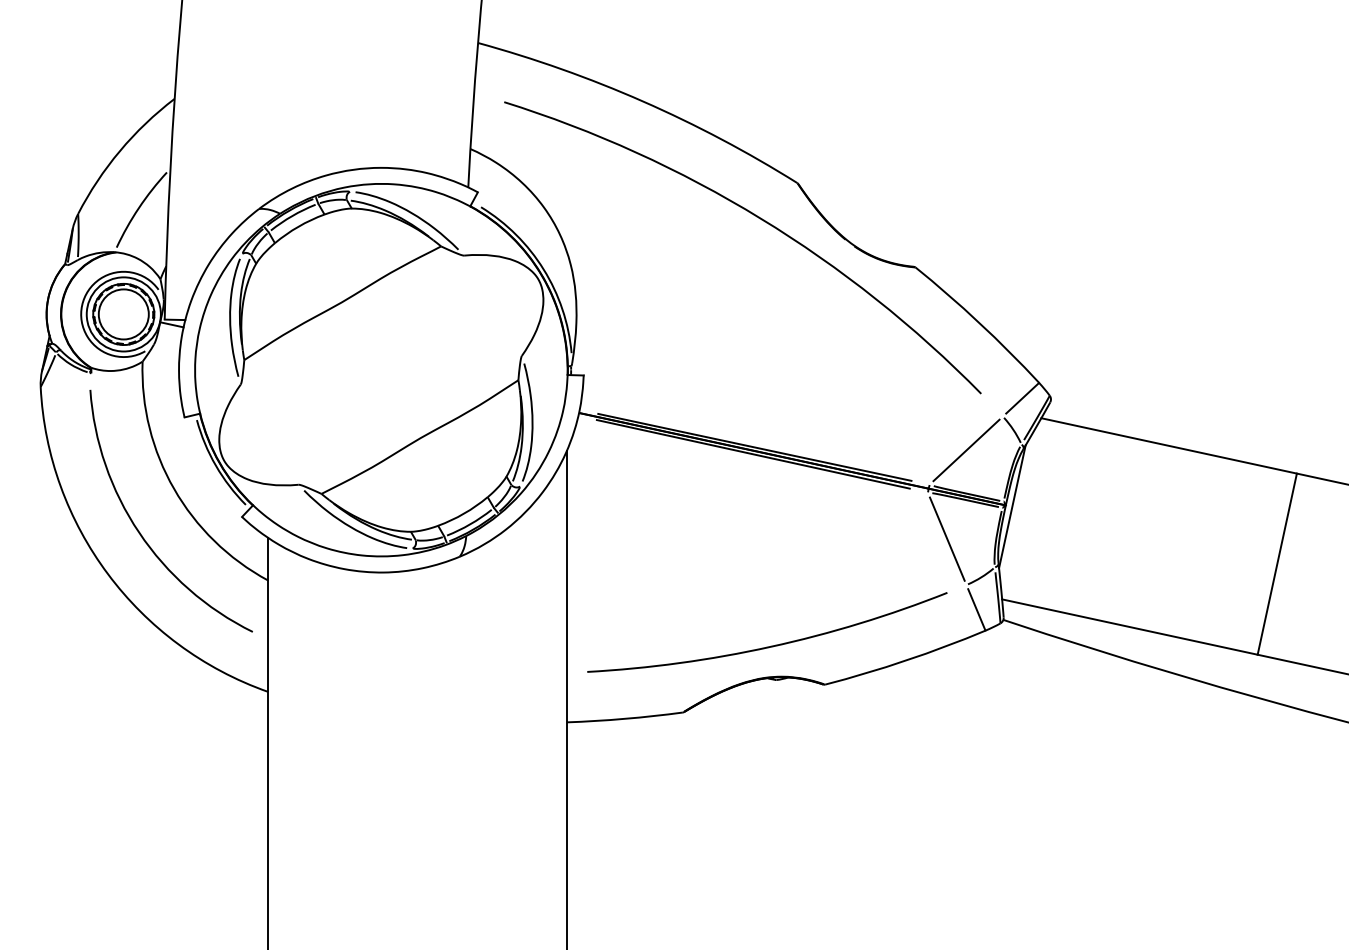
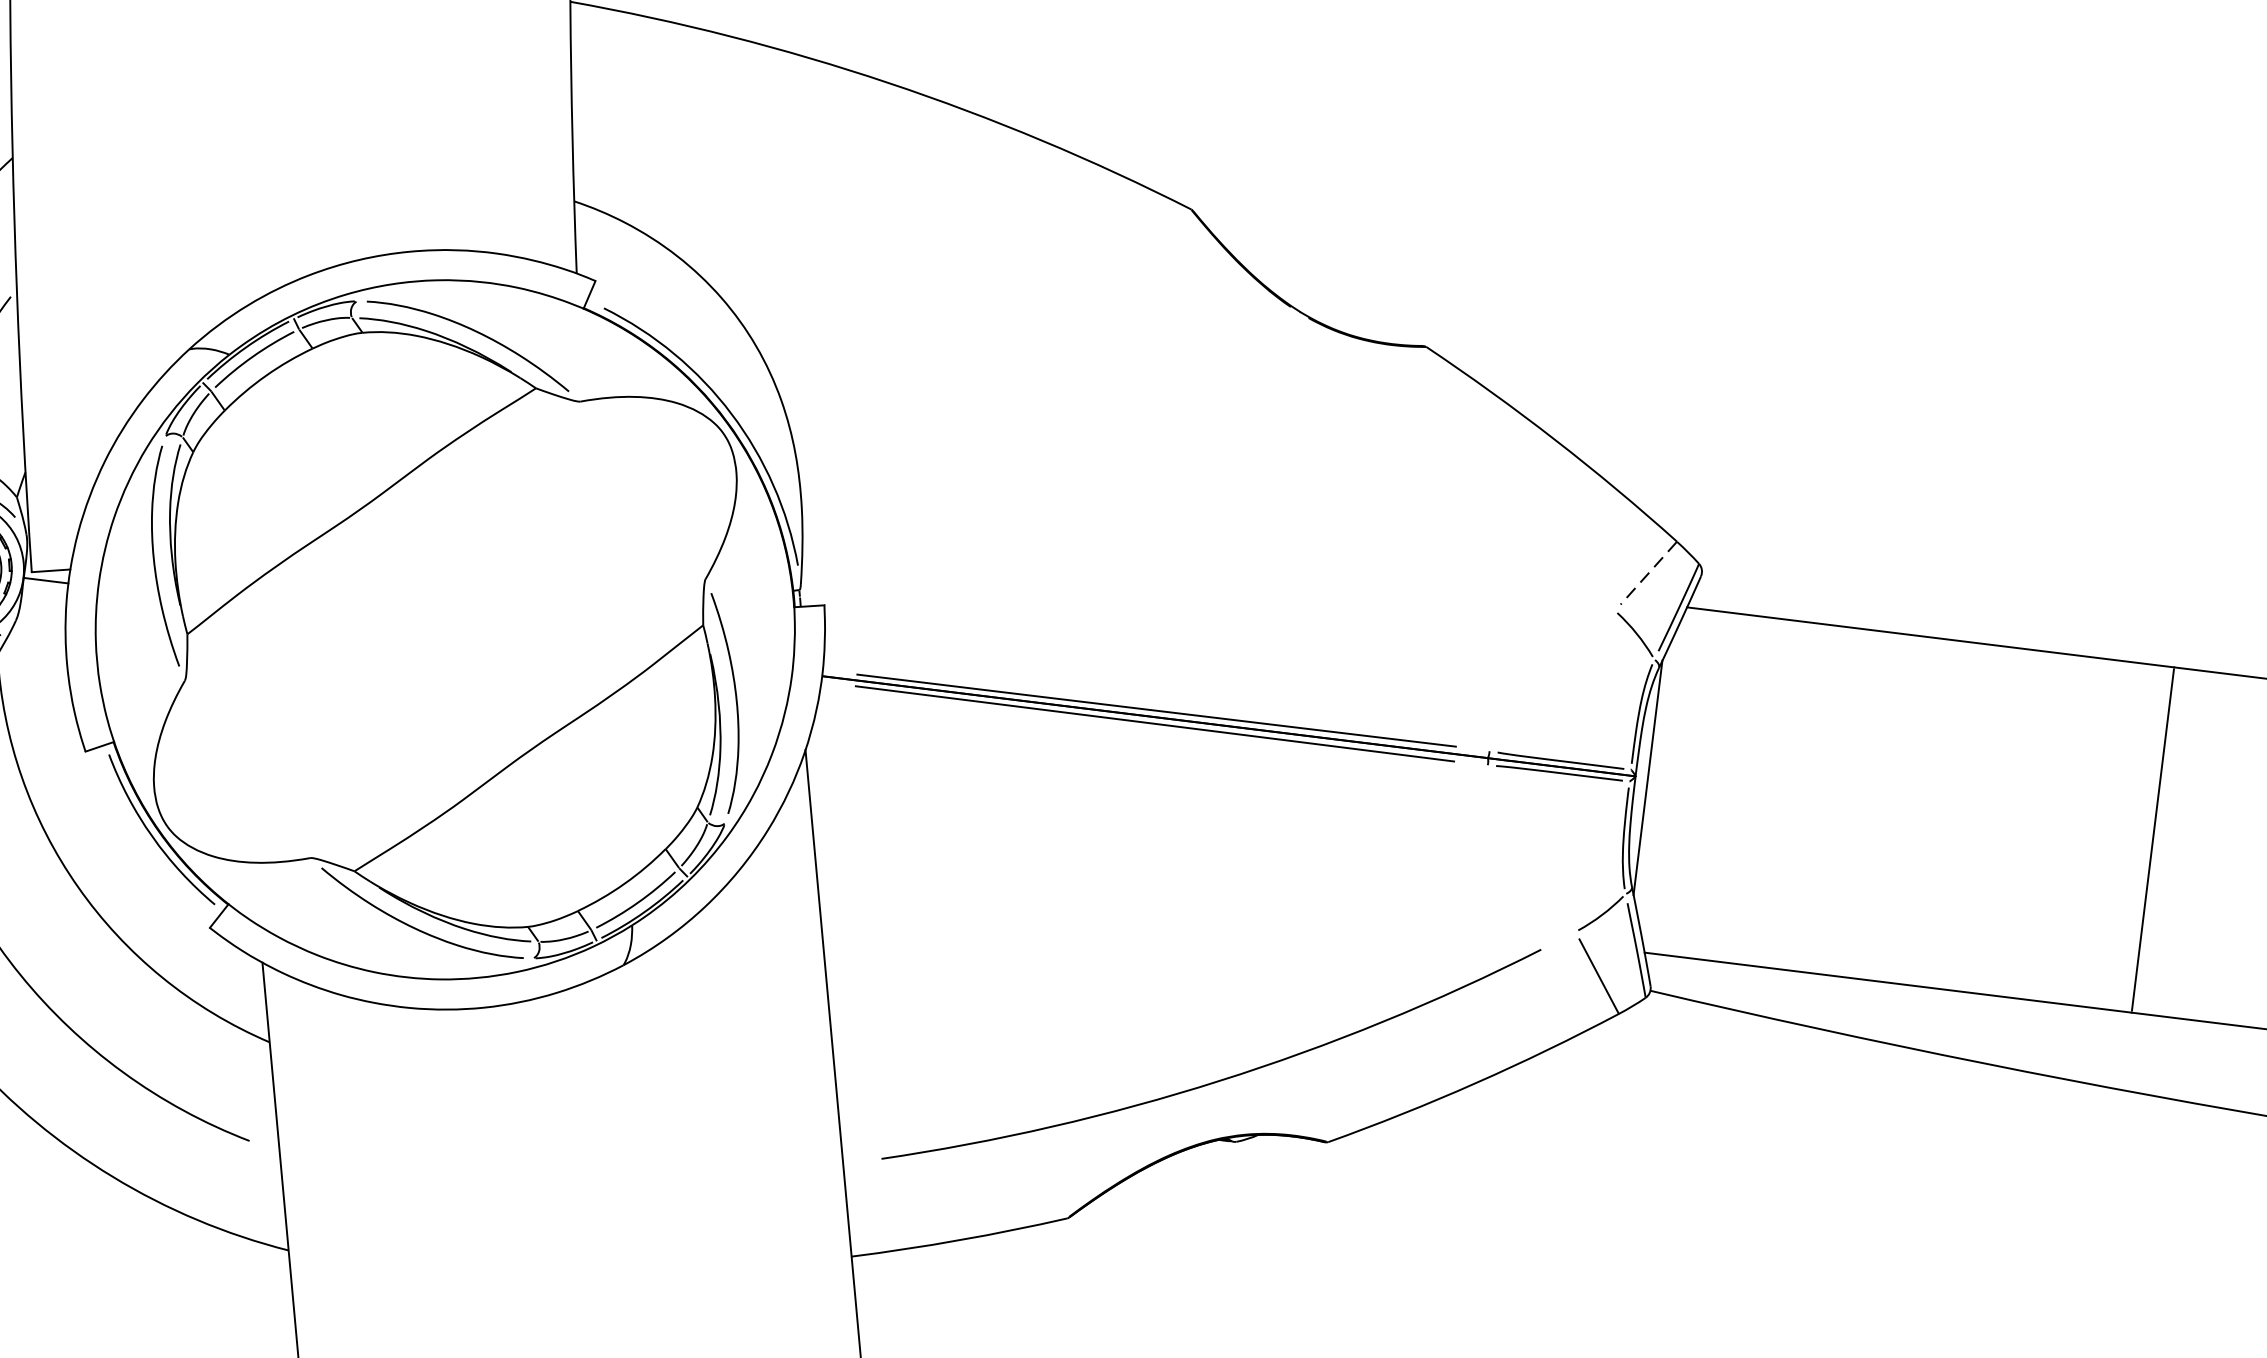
arc: (761, 220) -> (1130, 285), removed
line: (1022, 398) -> (1648, 573), solid -> dashed
line: (966, 450) -> (1552, 680), removed
line: (946, 538) -> (1530, 848), removed

